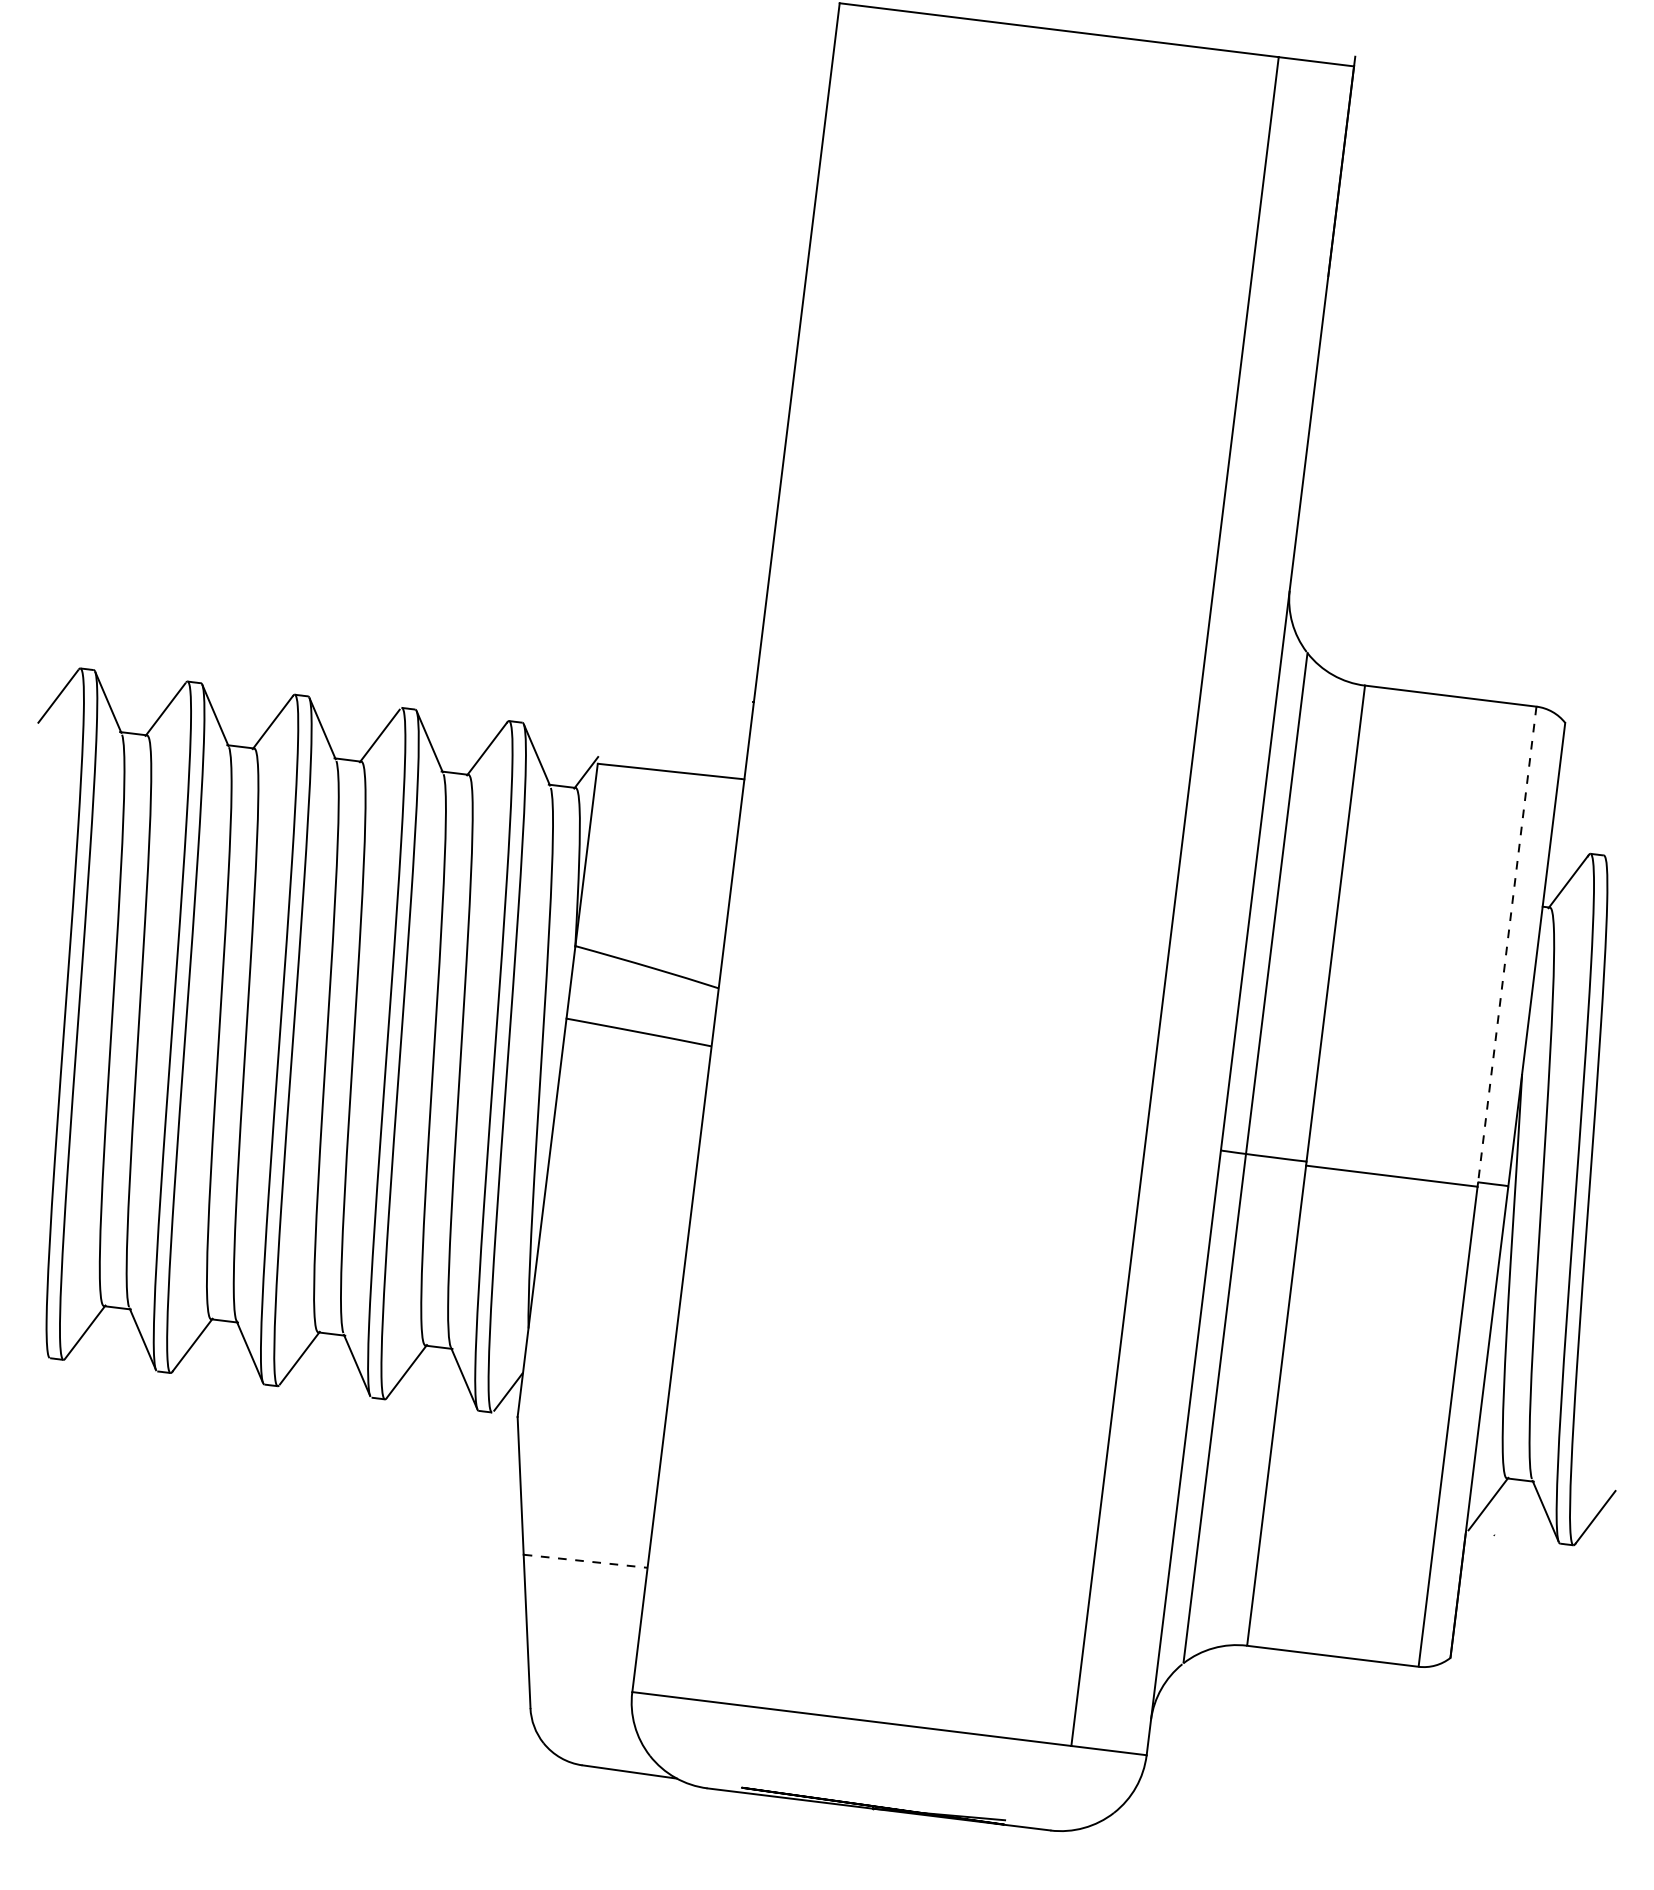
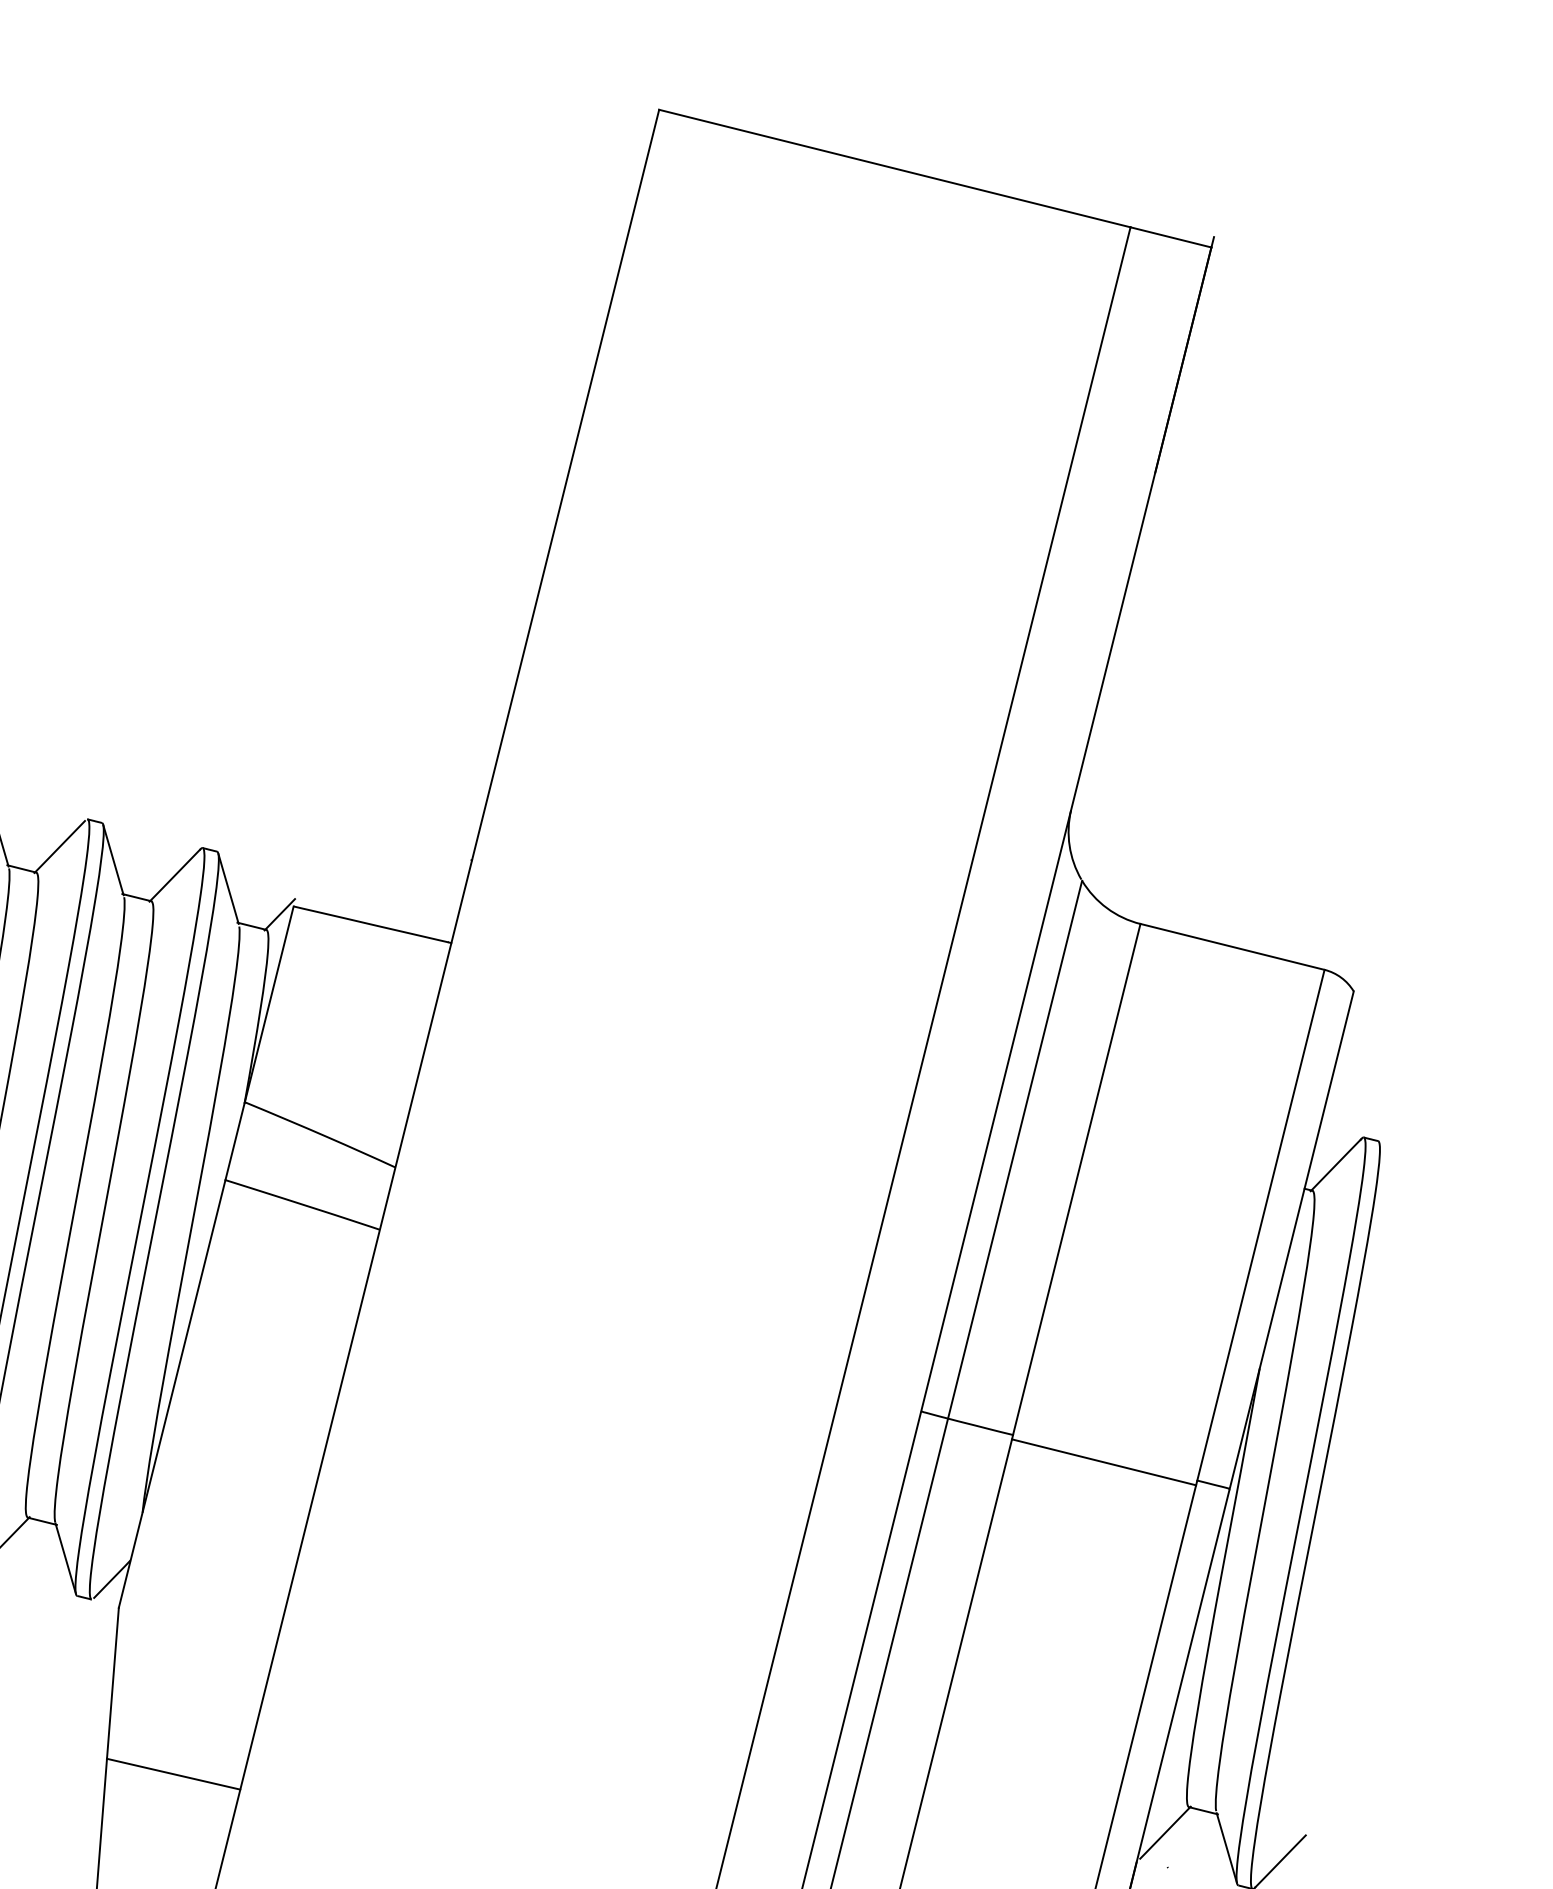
line: (1507, 944) -> (1261, 1225), dashed -> solid
line: (586, 1561) -> (174, 1774), dashed -> solid

